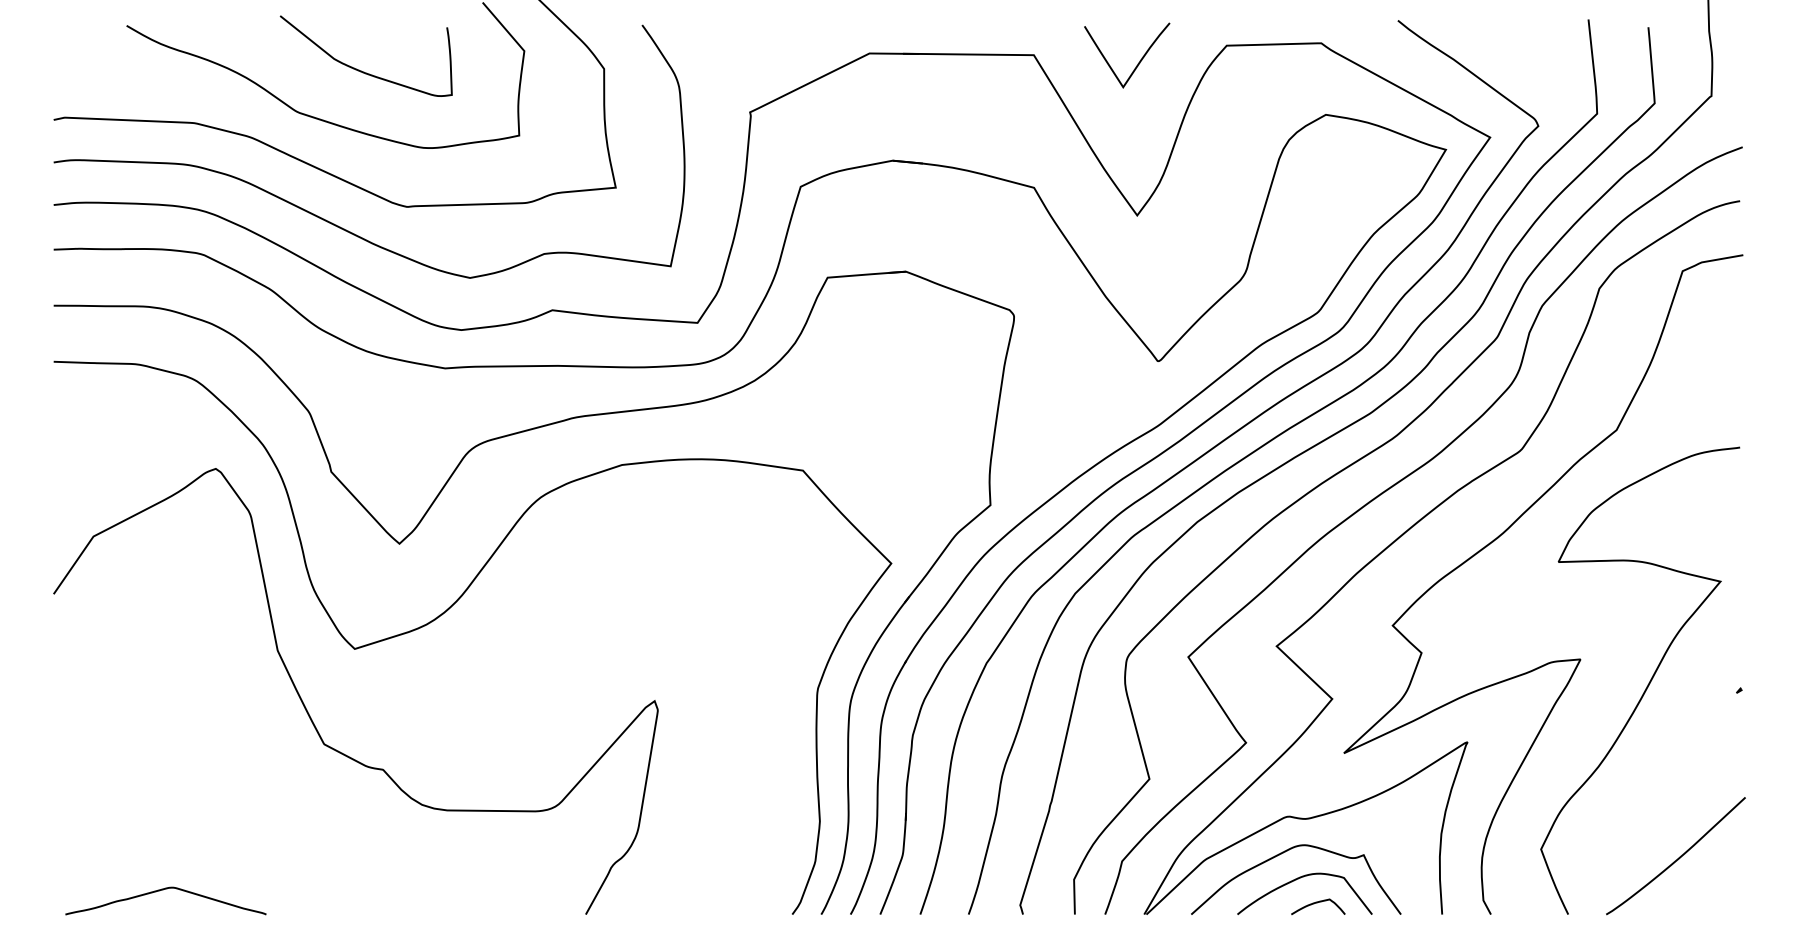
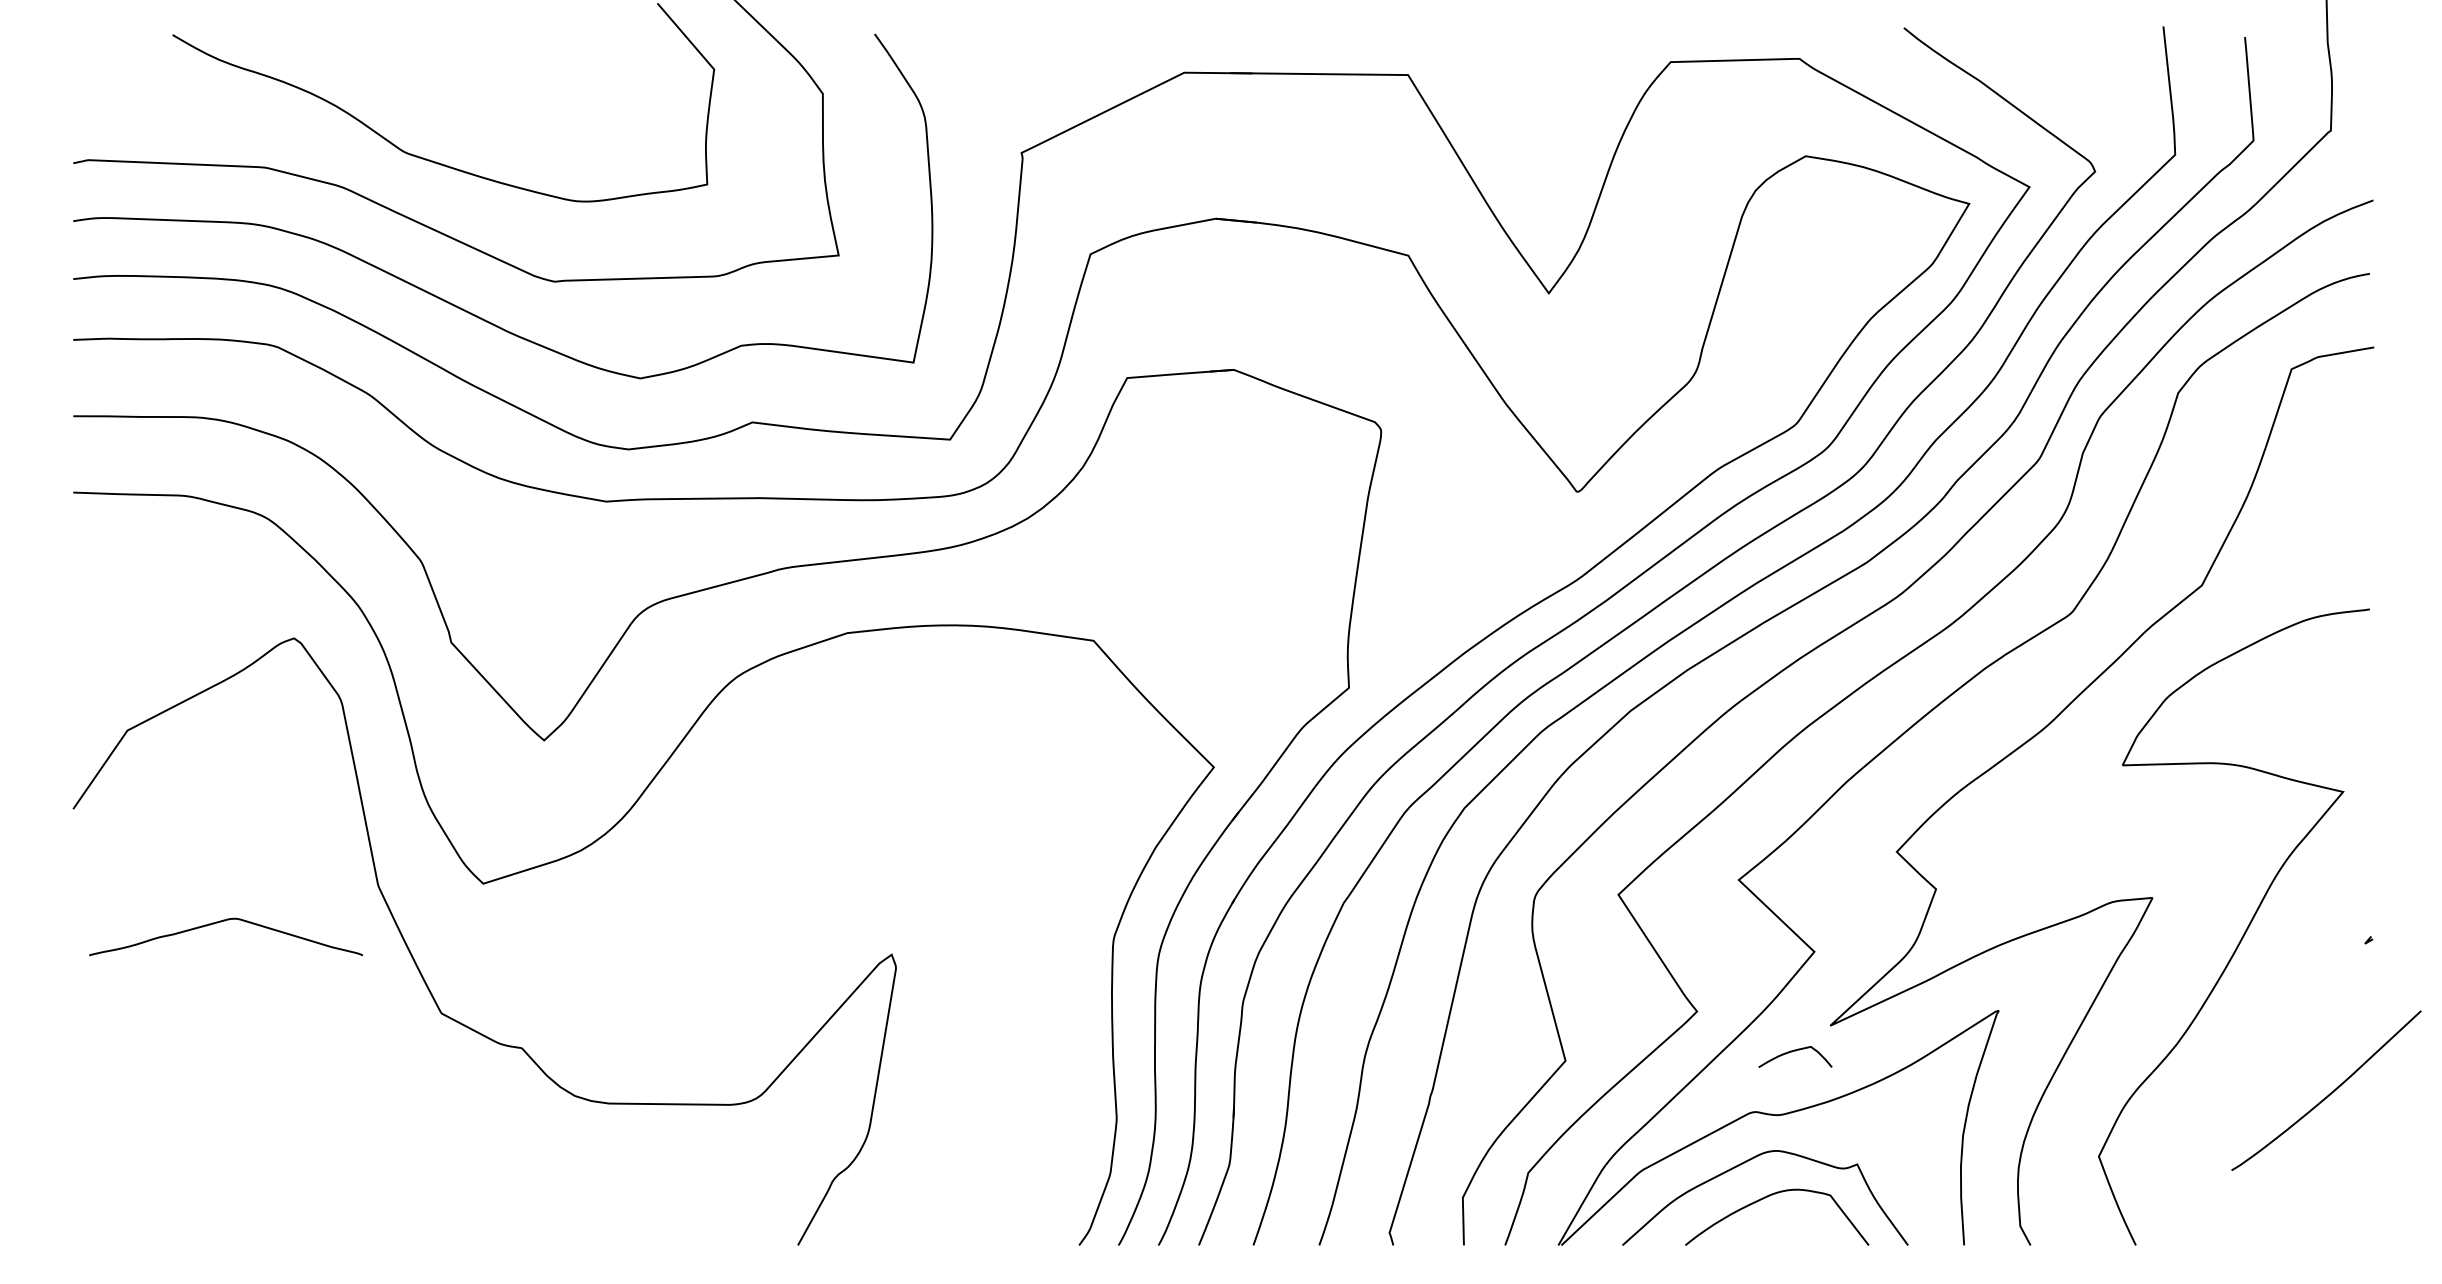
curve: (1138, 62) -> (1550, 85), removed
curve: (358, 69) -> (488, 94), removed
curve: (1678, 858) -> (2329, 1093), moved
curve: (162, 890) -> (221, 922), moved
curve: (1318, 902) -> (1795, 1051), moved

